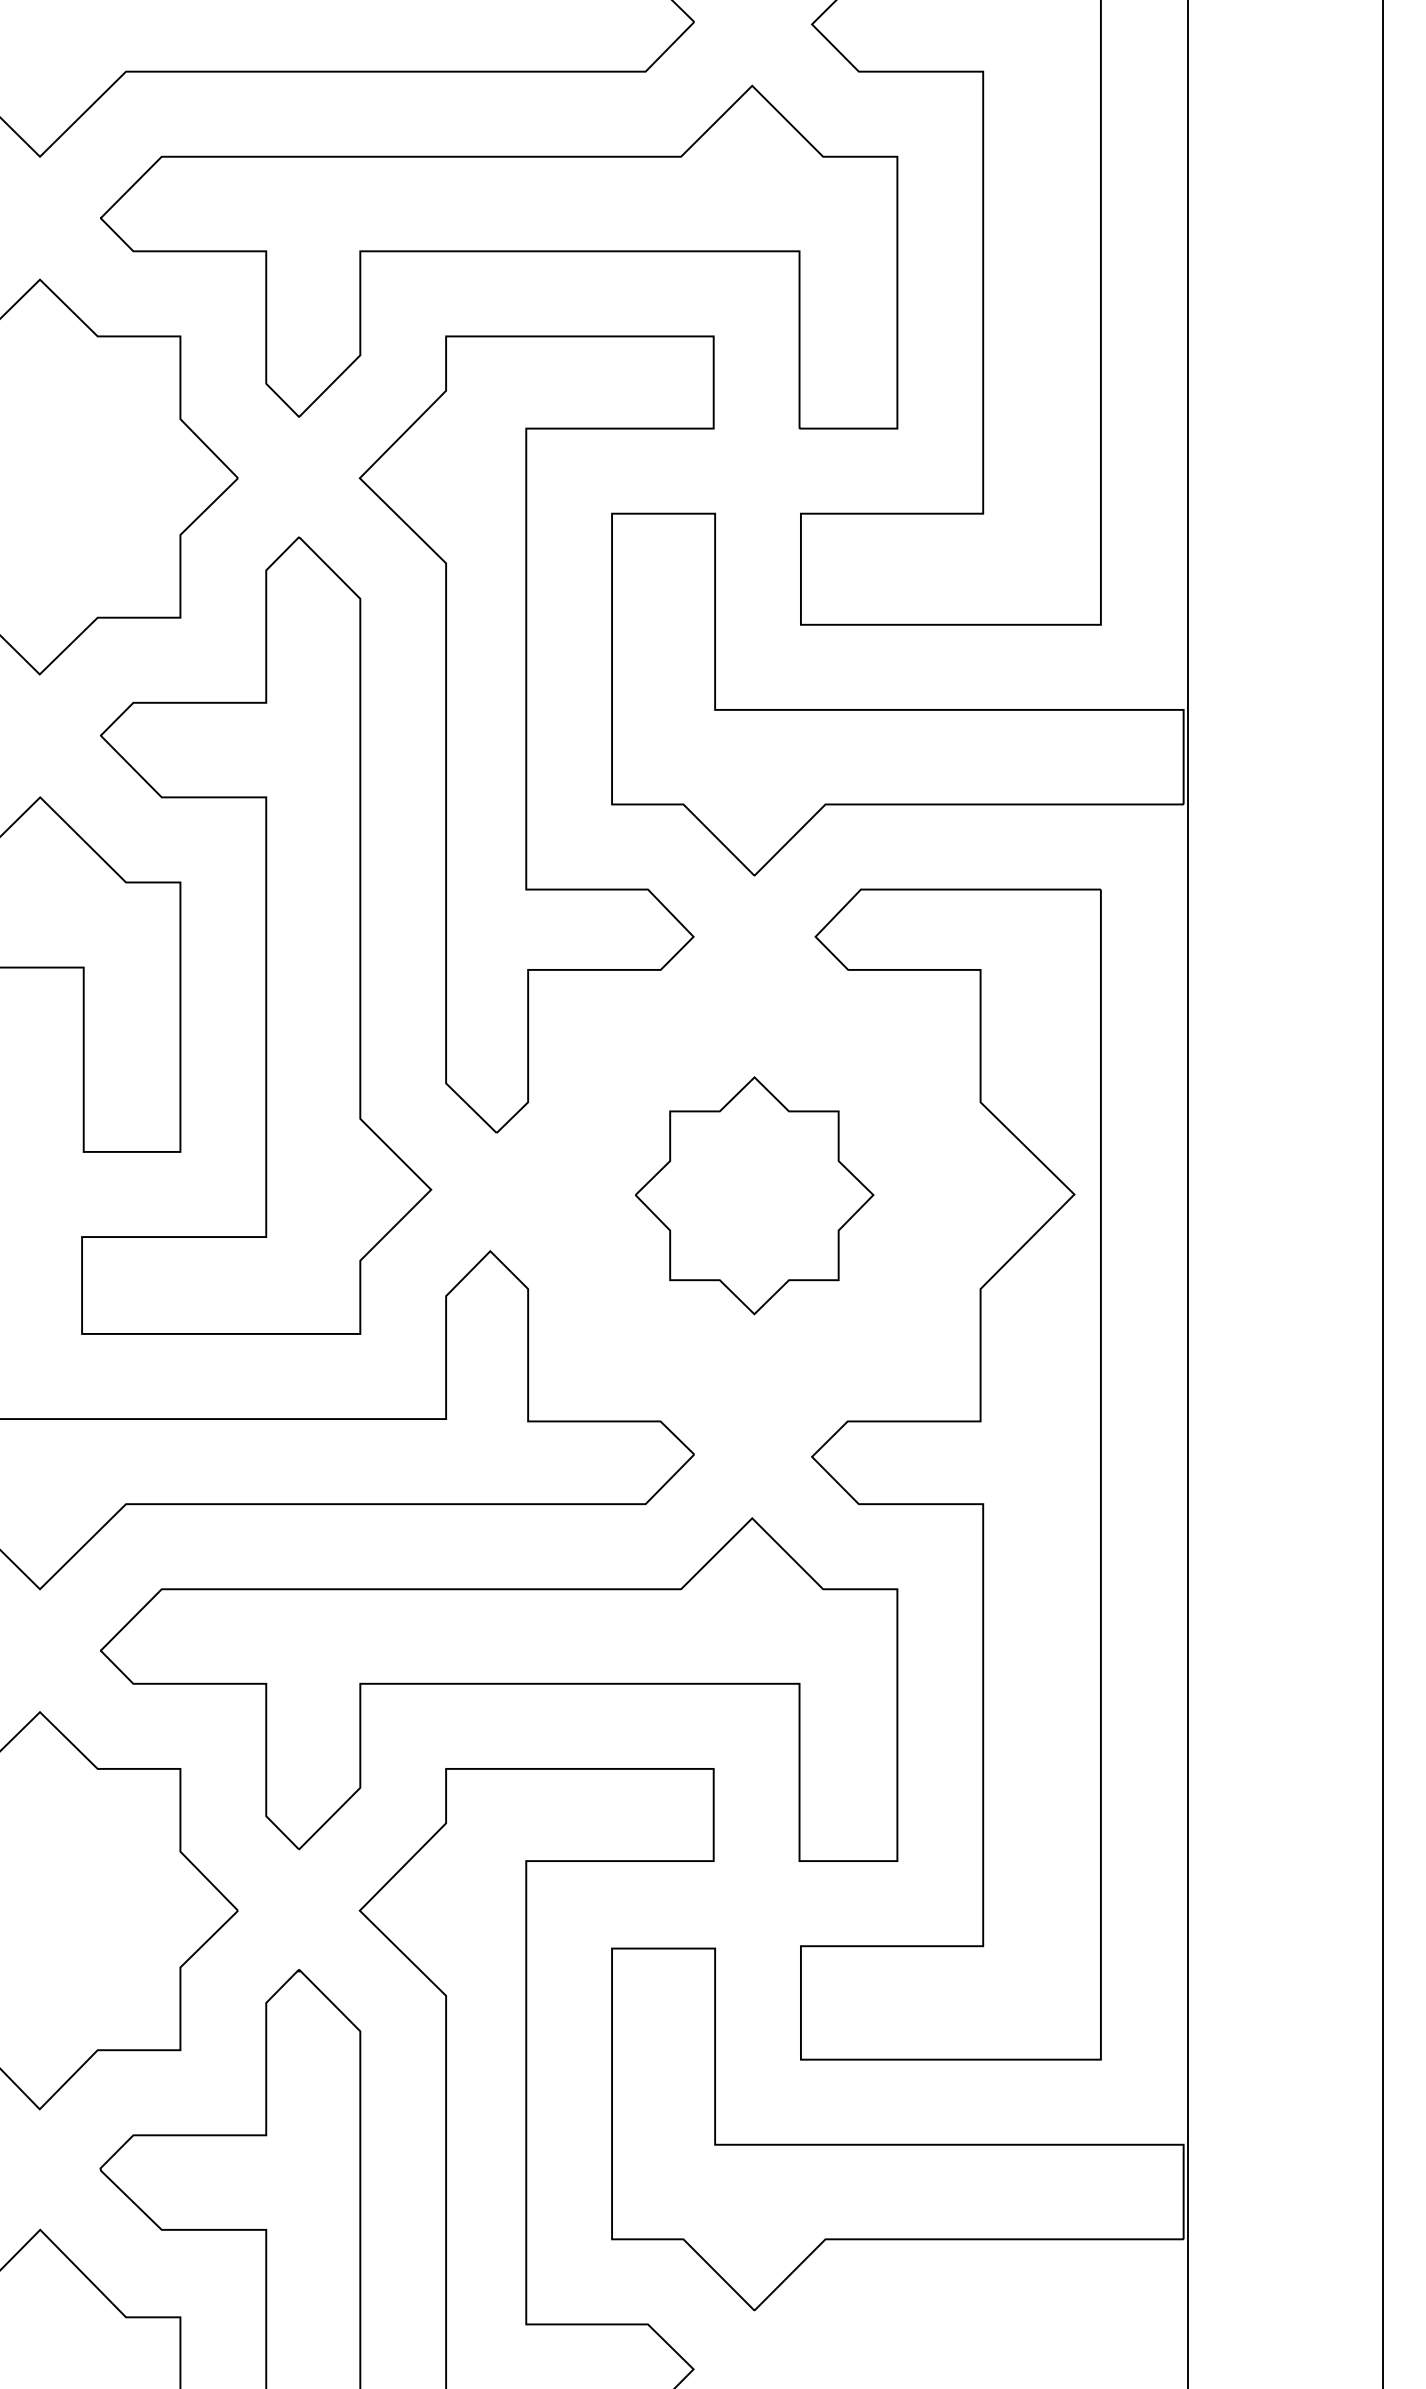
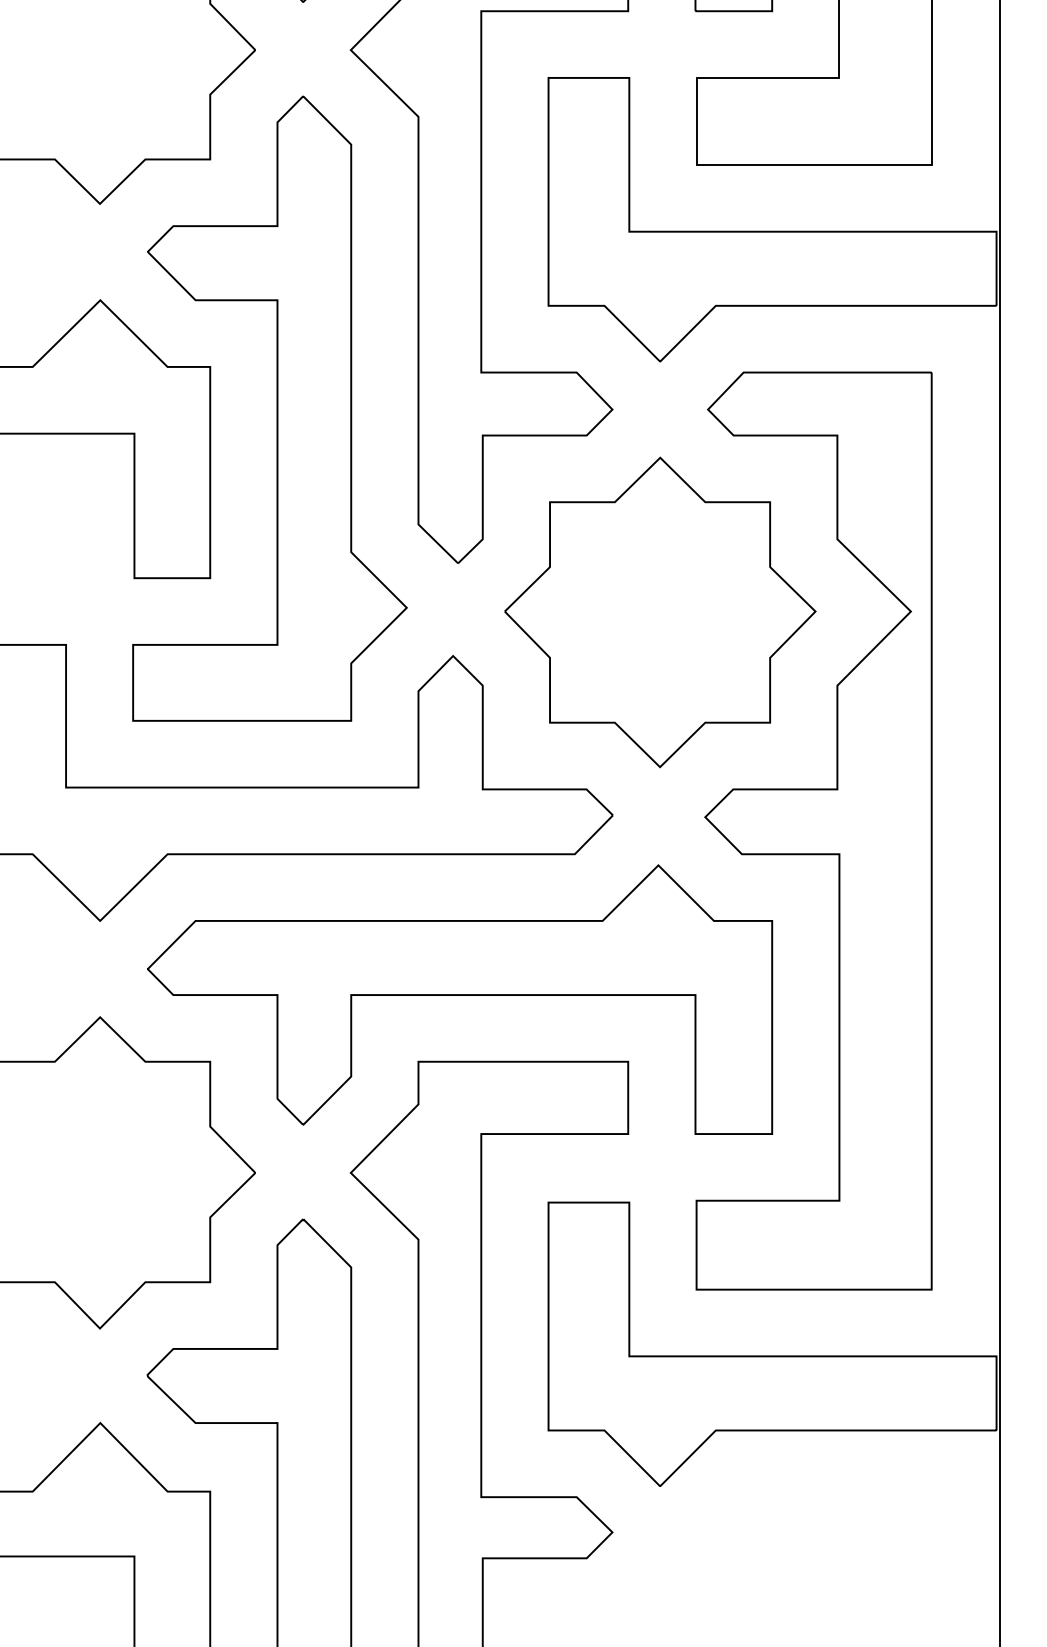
part: (754, 1195) -> (660, 612), size x1.67

